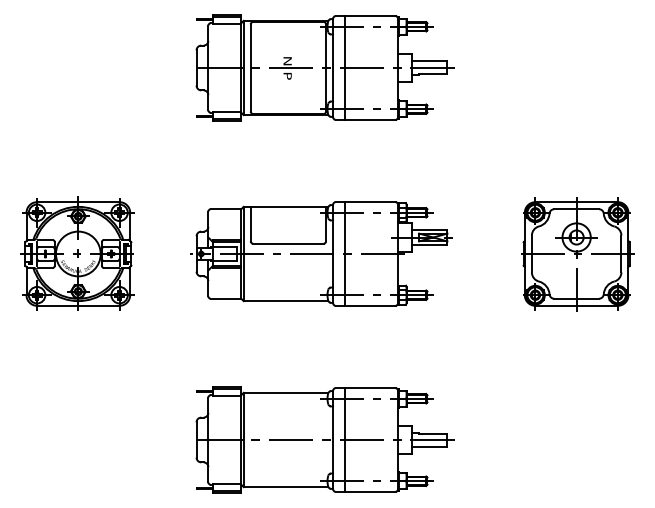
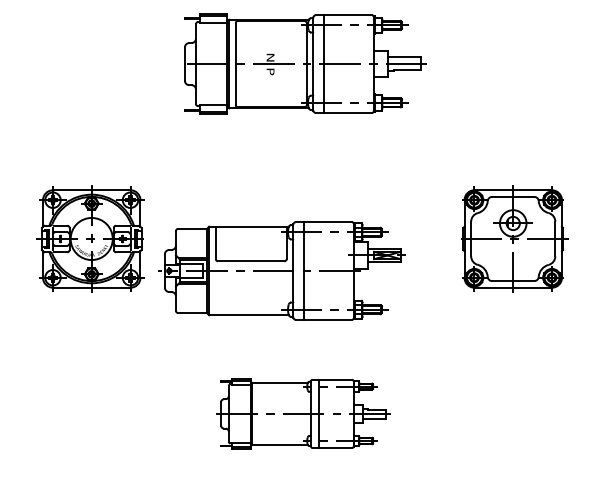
part: (77, 253) -> (90, 238), moved
part: (320, 253) -> (281, 270), moved
part: (577, 253) -> (514, 238), moved
part: (324, 439) -> (305, 413), size x0.7

